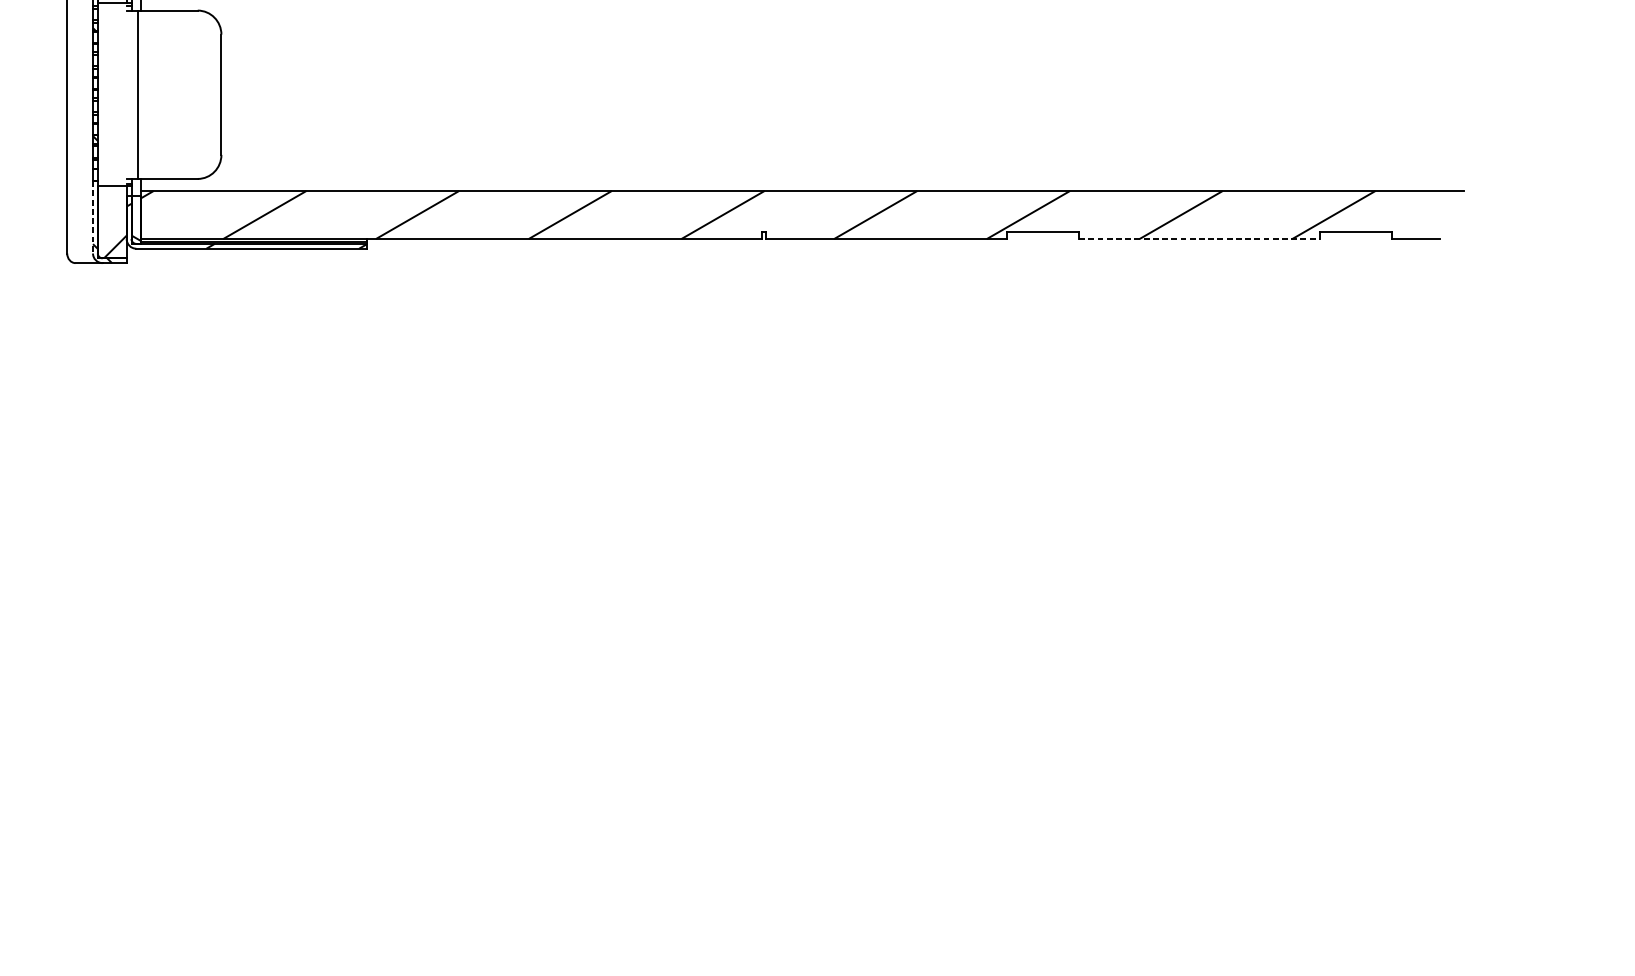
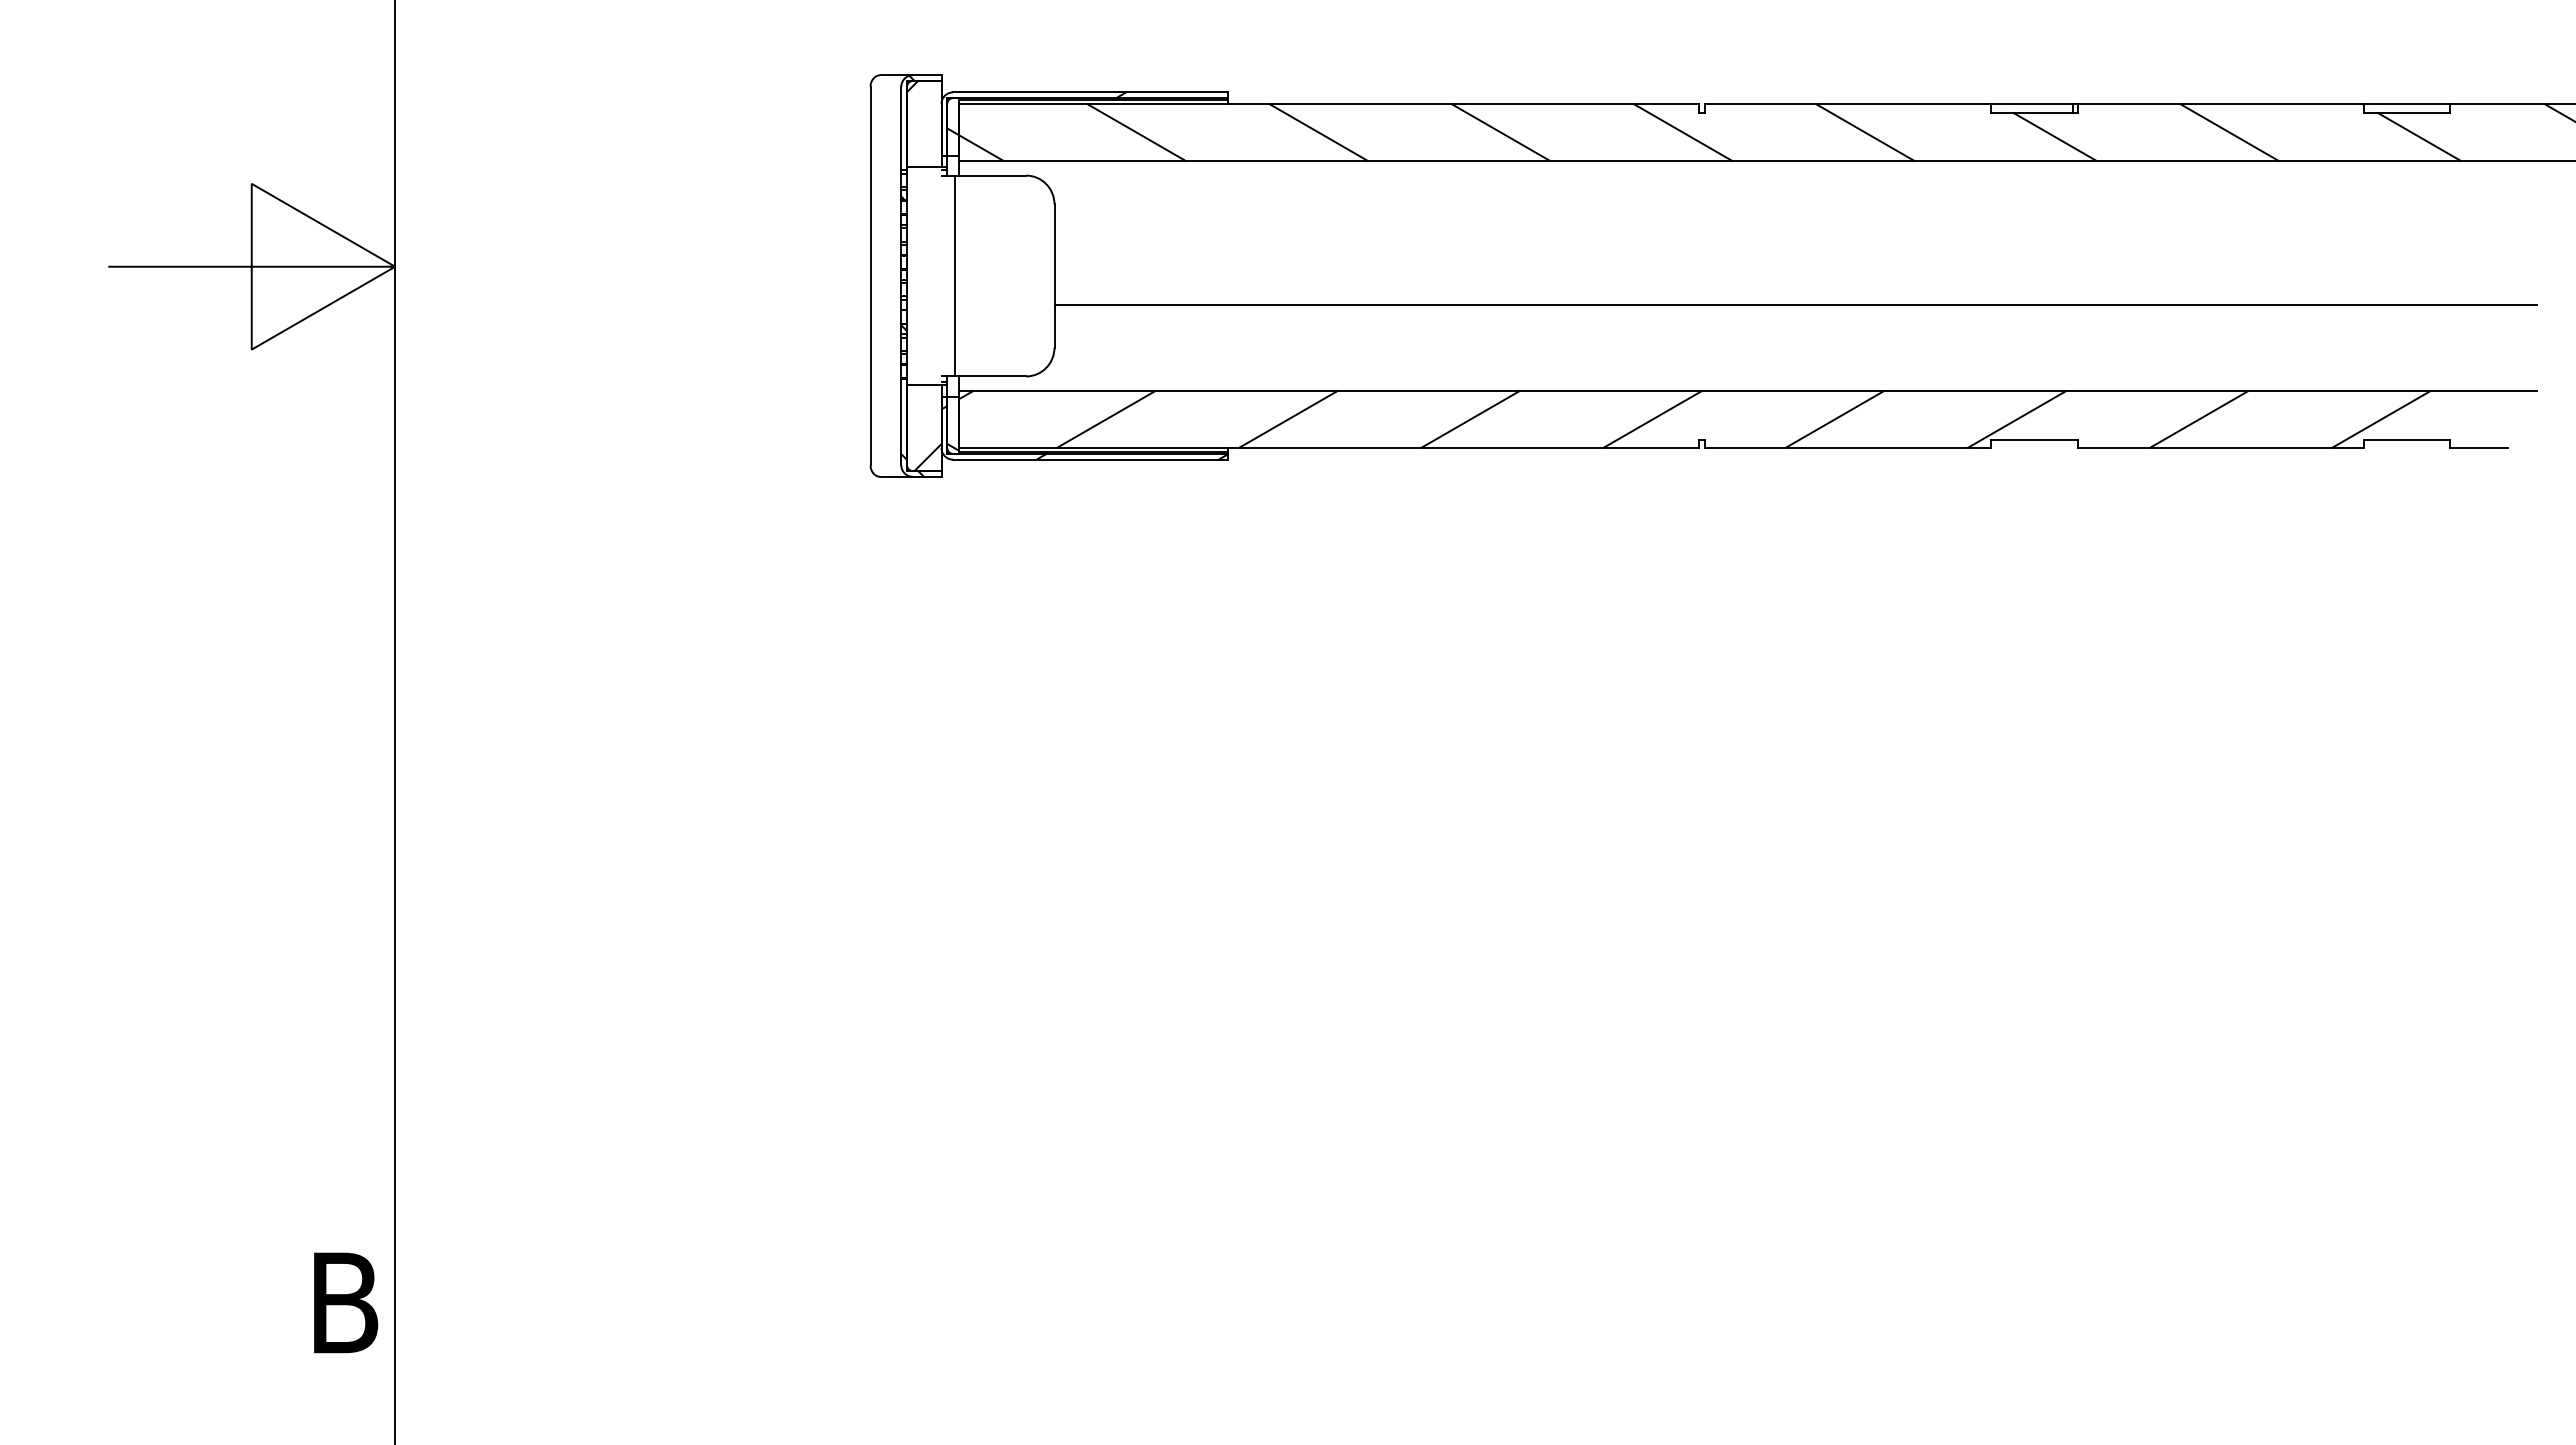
line: (842, 118) -> (1795, 304), added
line: (93, 217) -> (901, 422), dashed -> solid
line: (1199, 239) -> (2221, 448), dashed -> solid

